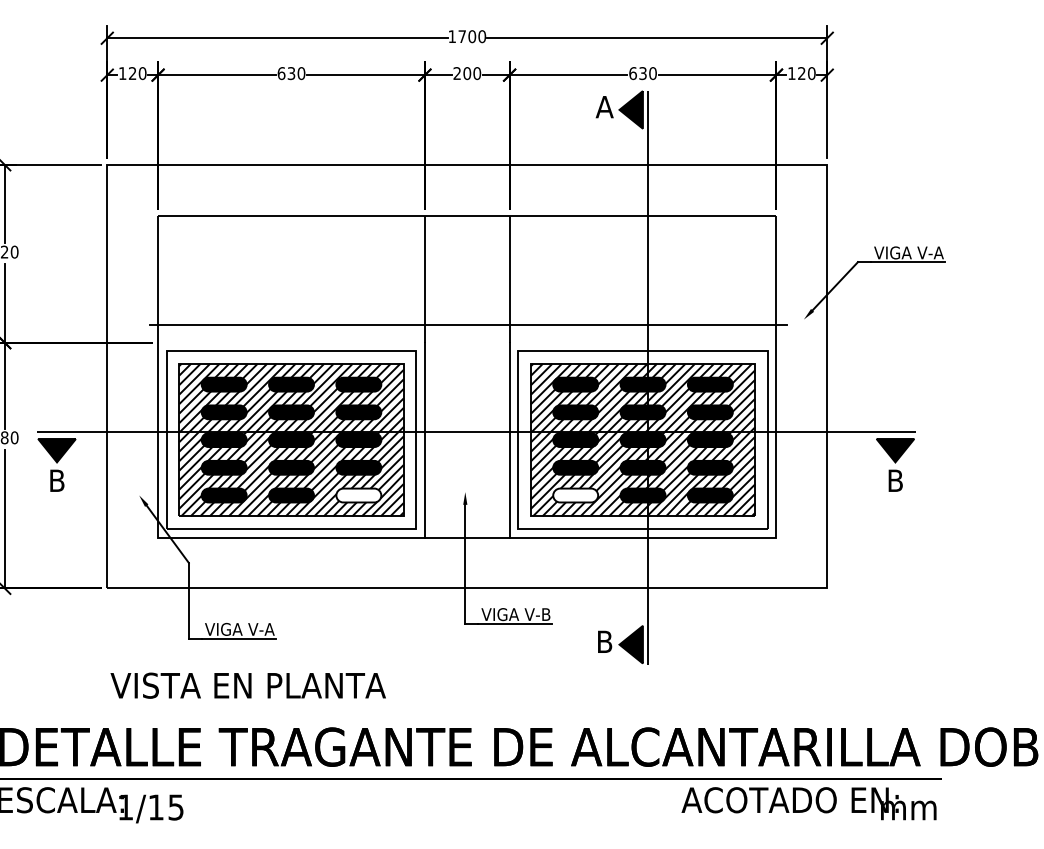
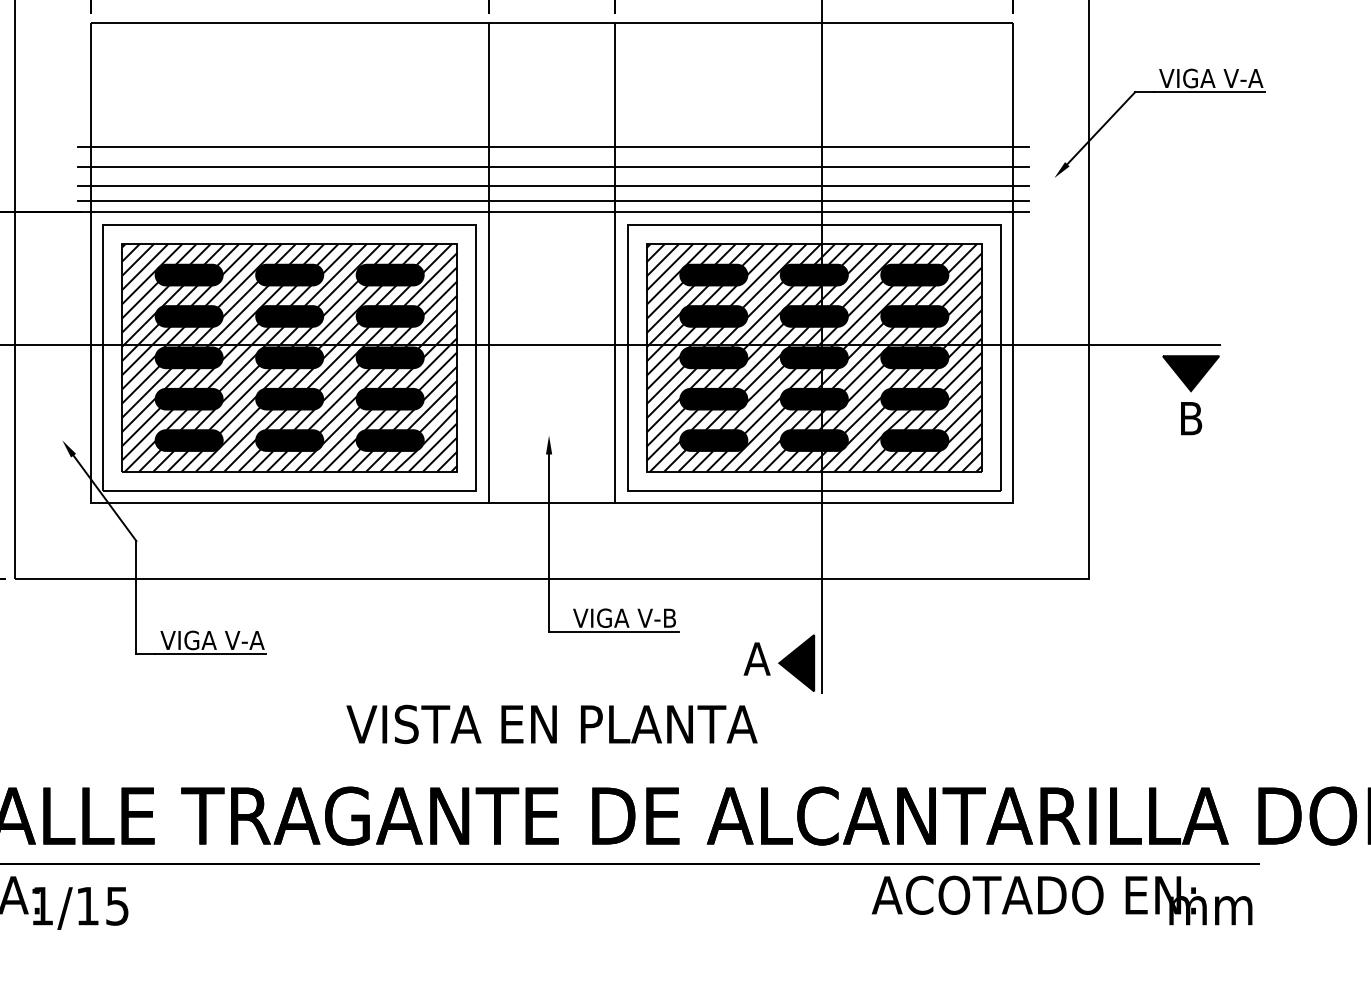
line: (467, 298) -> (552, 146), added
line: (467, 311) -> (552, 165), added
line: (467, 334) -> (552, 200), added
line: (467, 342) -> (552, 212), added
fill: (358, 495) -> (389, 440), added
fill: (575, 495) -> (713, 440), added
text: (604, 641) -> (756, 658), B -> A
text: (247, 685) -> (550, 724), moved

